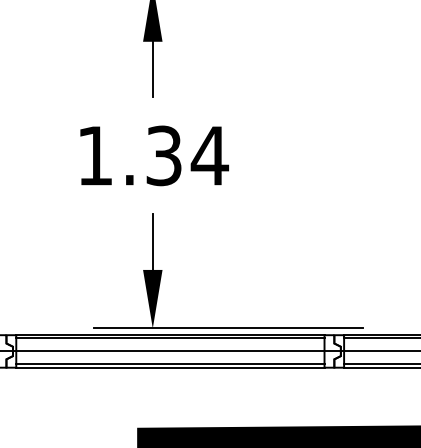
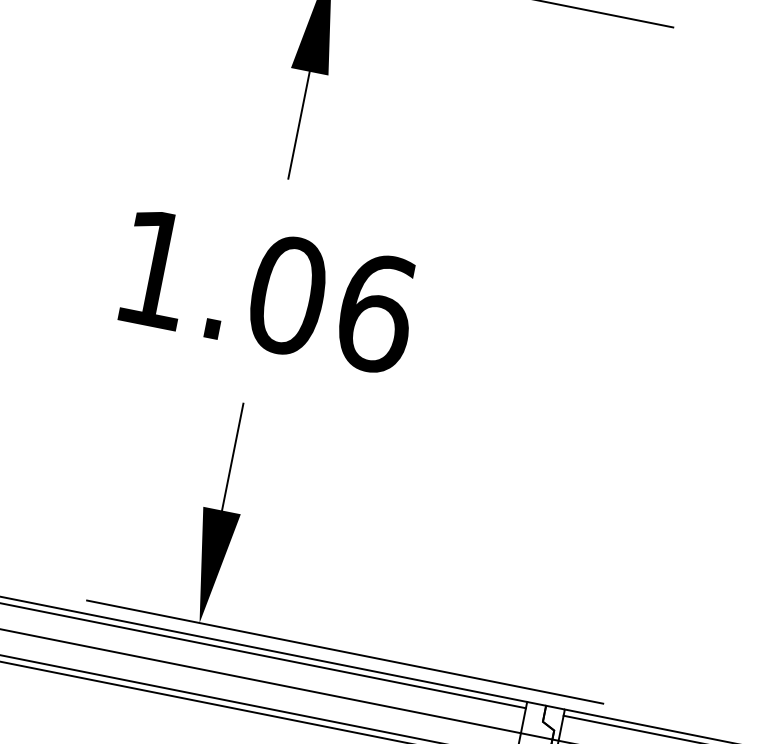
text: (187, 155) -> (332, 303), 1.34 -> 1.06

